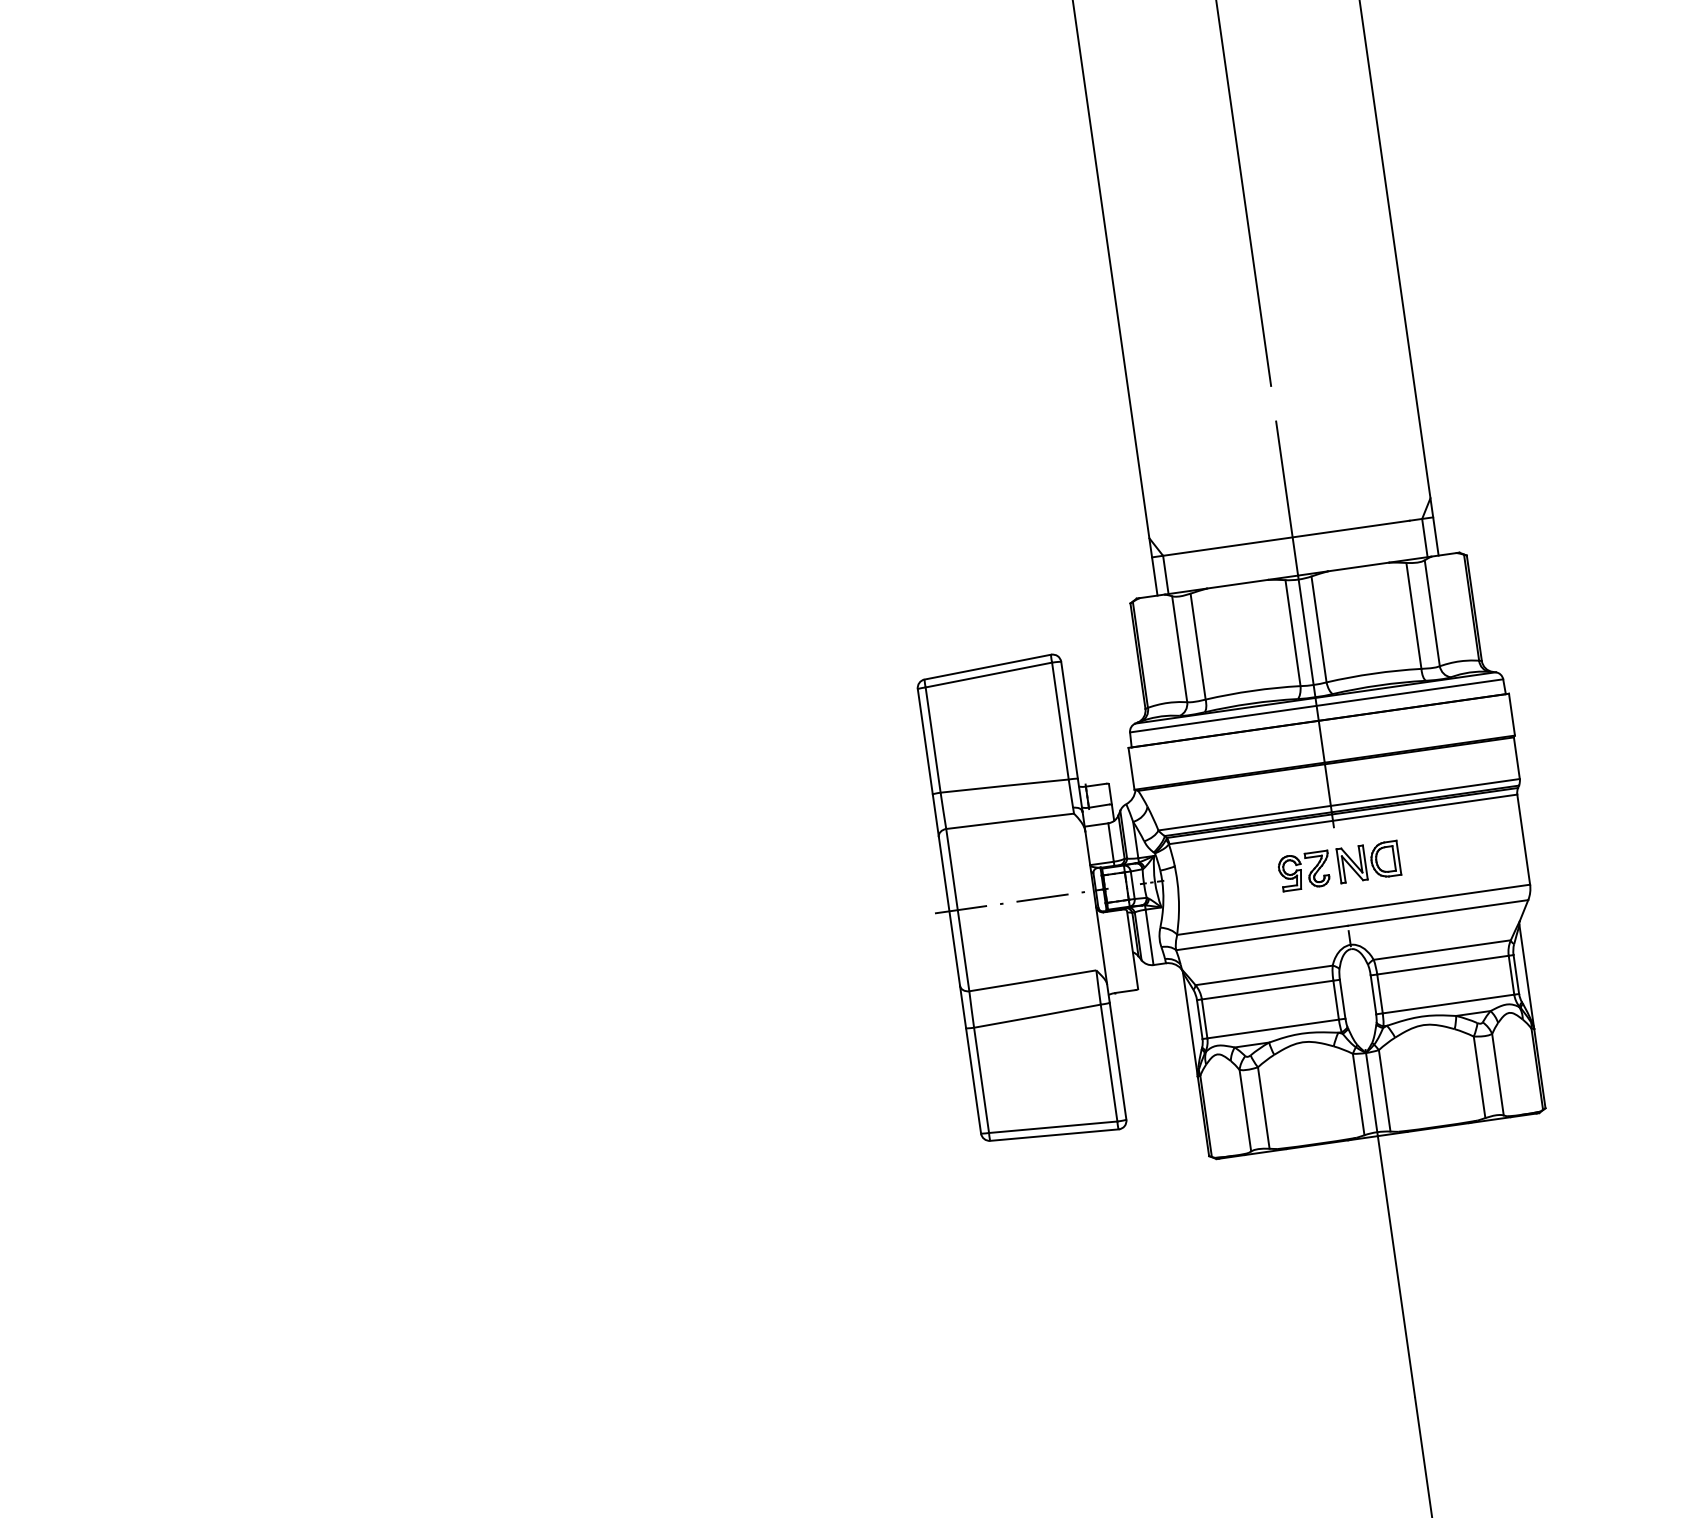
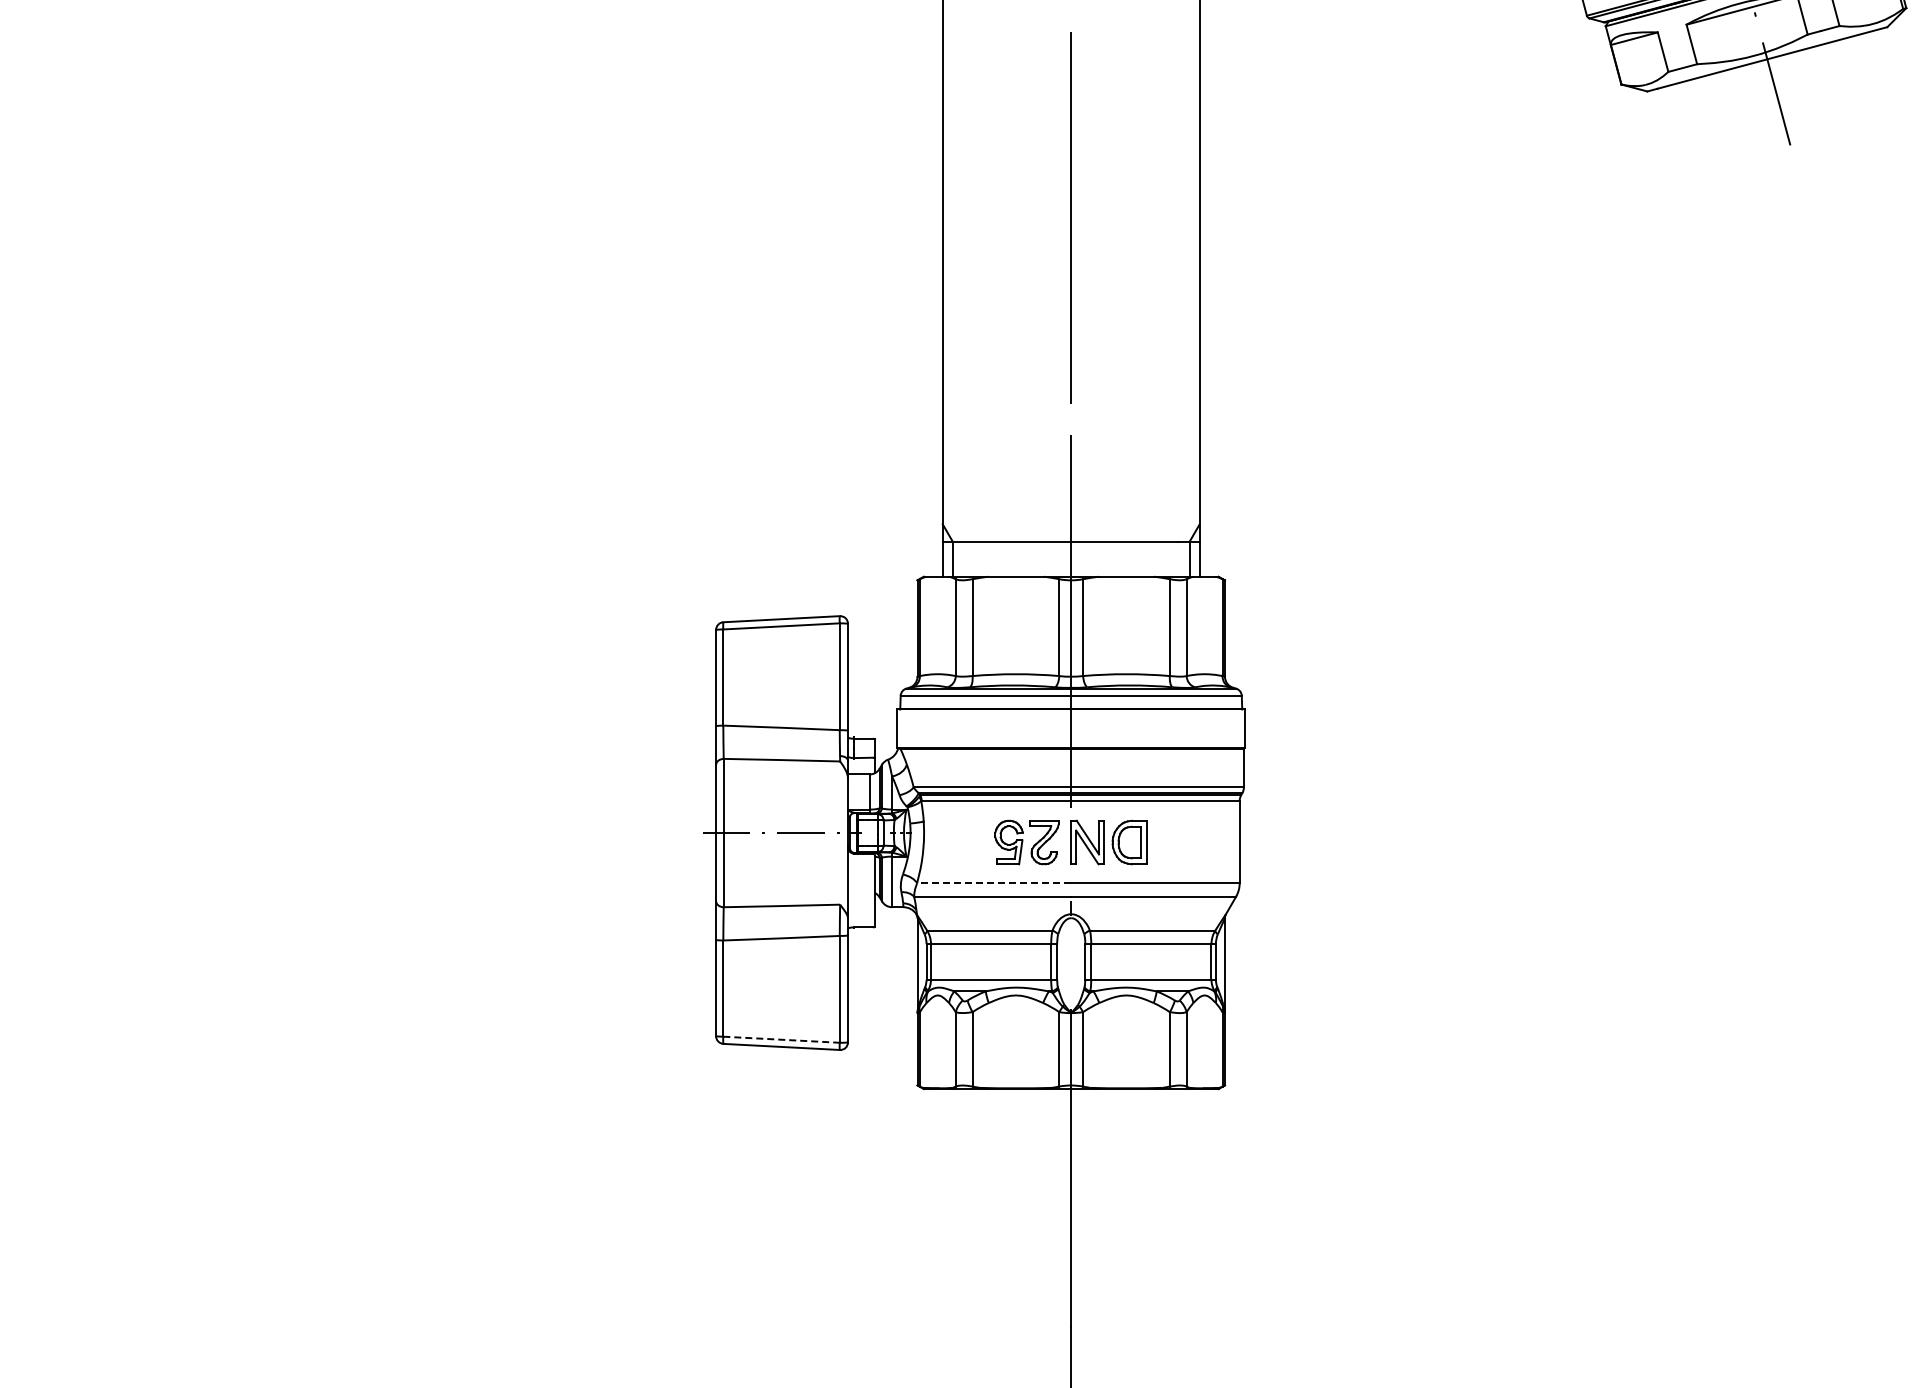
part: (1338, 865) -> (1070, 841), size x1.4
line: (1260, 923) -> (993, 883), solid -> dashed
line: (1054, 1126) -> (782, 1039), solid -> dashed

